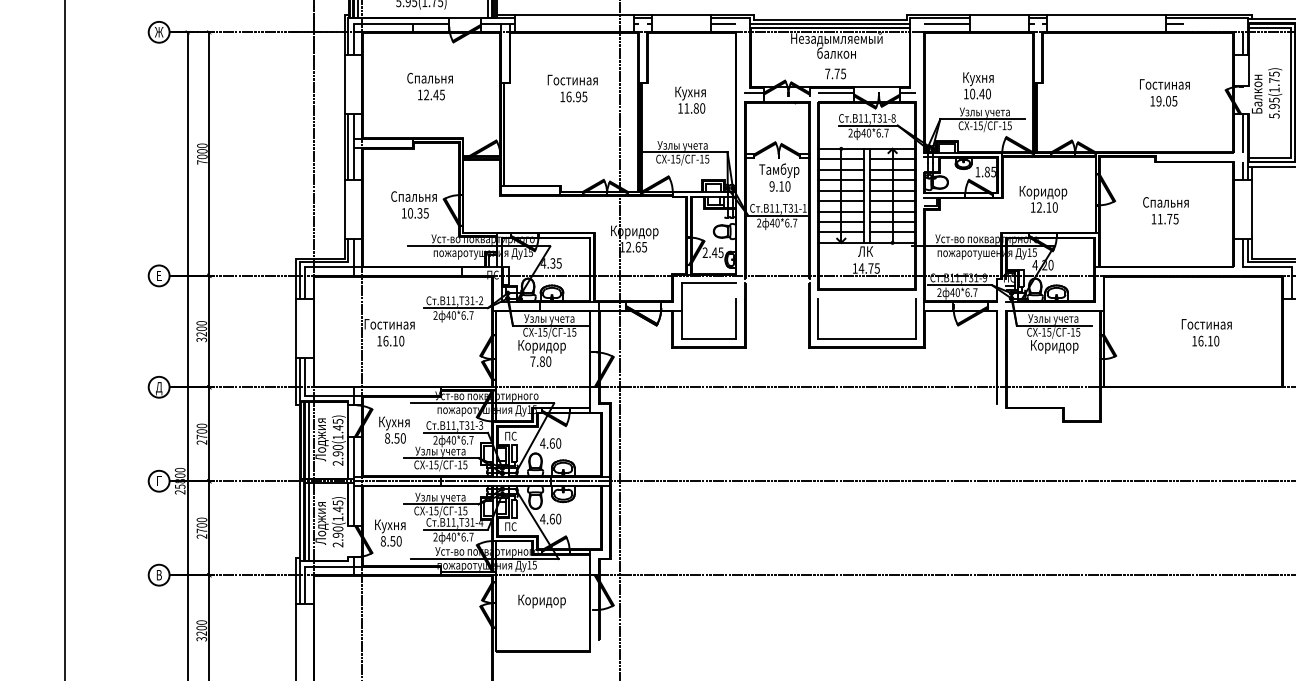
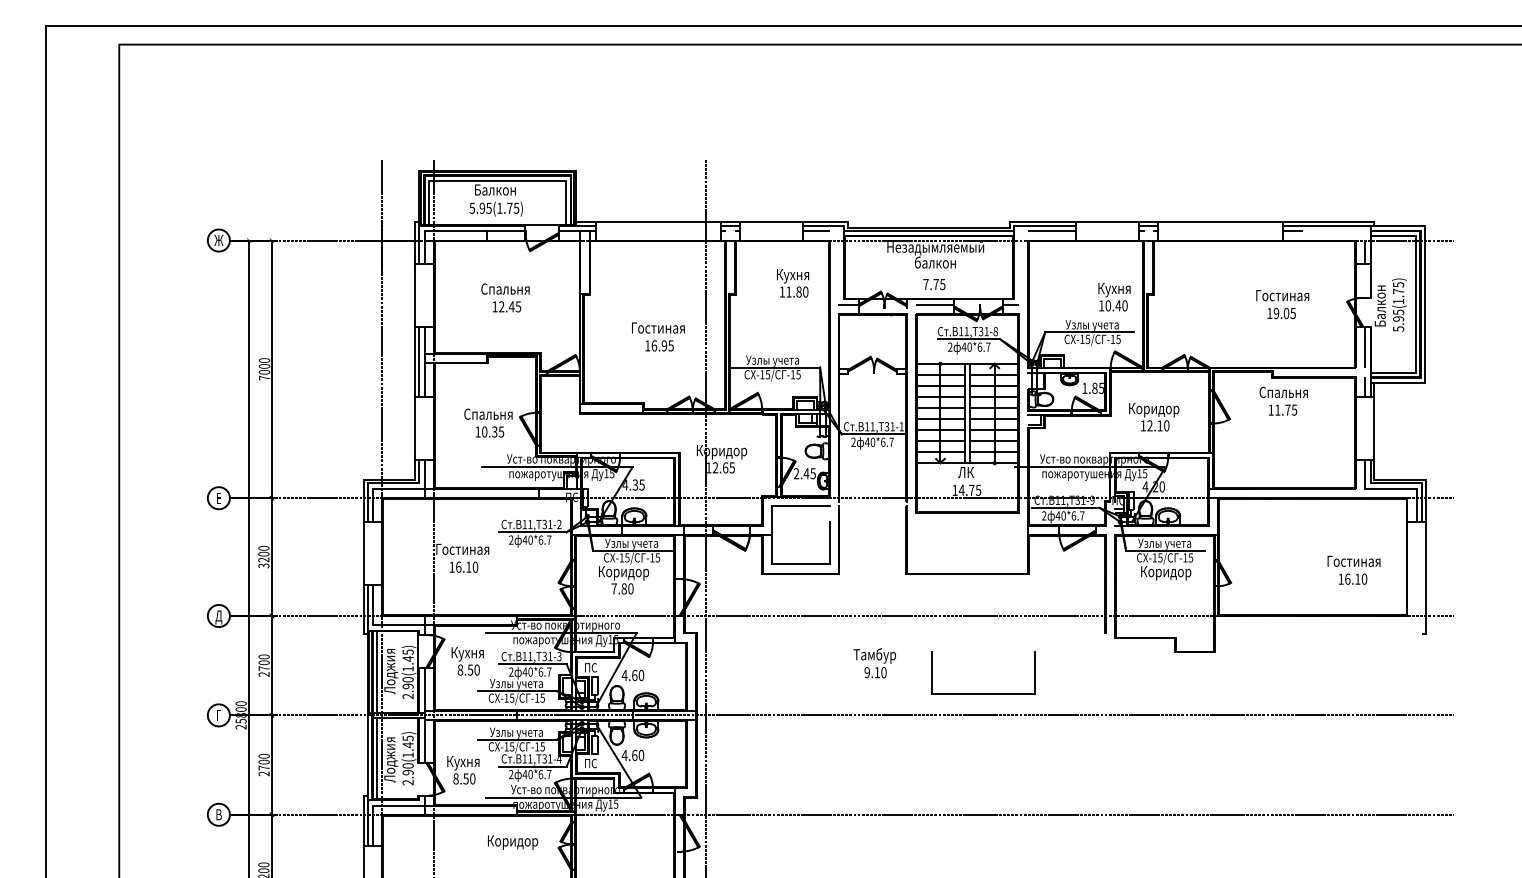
text: (978, 85) -> (1114, 296), moved
text: (572, 88) -> (658, 336), moved
text: (691, 100) -> (793, 283), moved
text: (778, 177) -> (874, 663), moved
text: (1165, 210) -> (1283, 400), moved
text: (1206, 331) -> (1353, 569), moved
part: (866, 337) -> (983, 693), moved
text: (542, 601) -> (513, 842), moved

